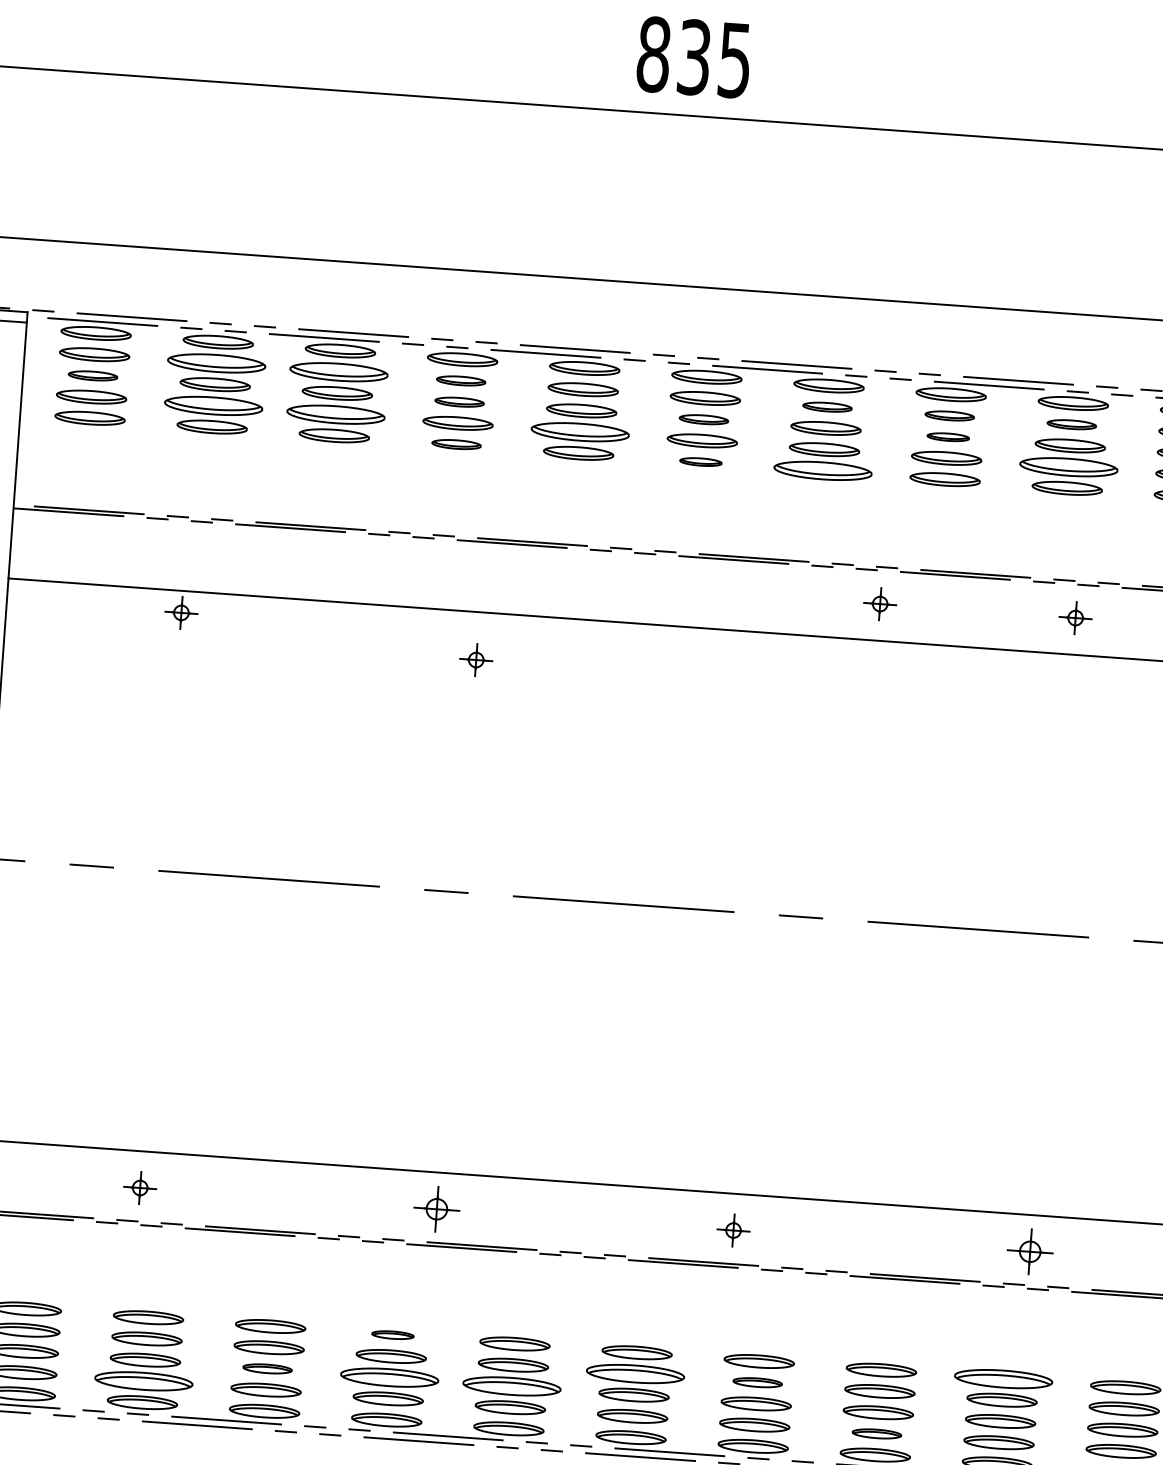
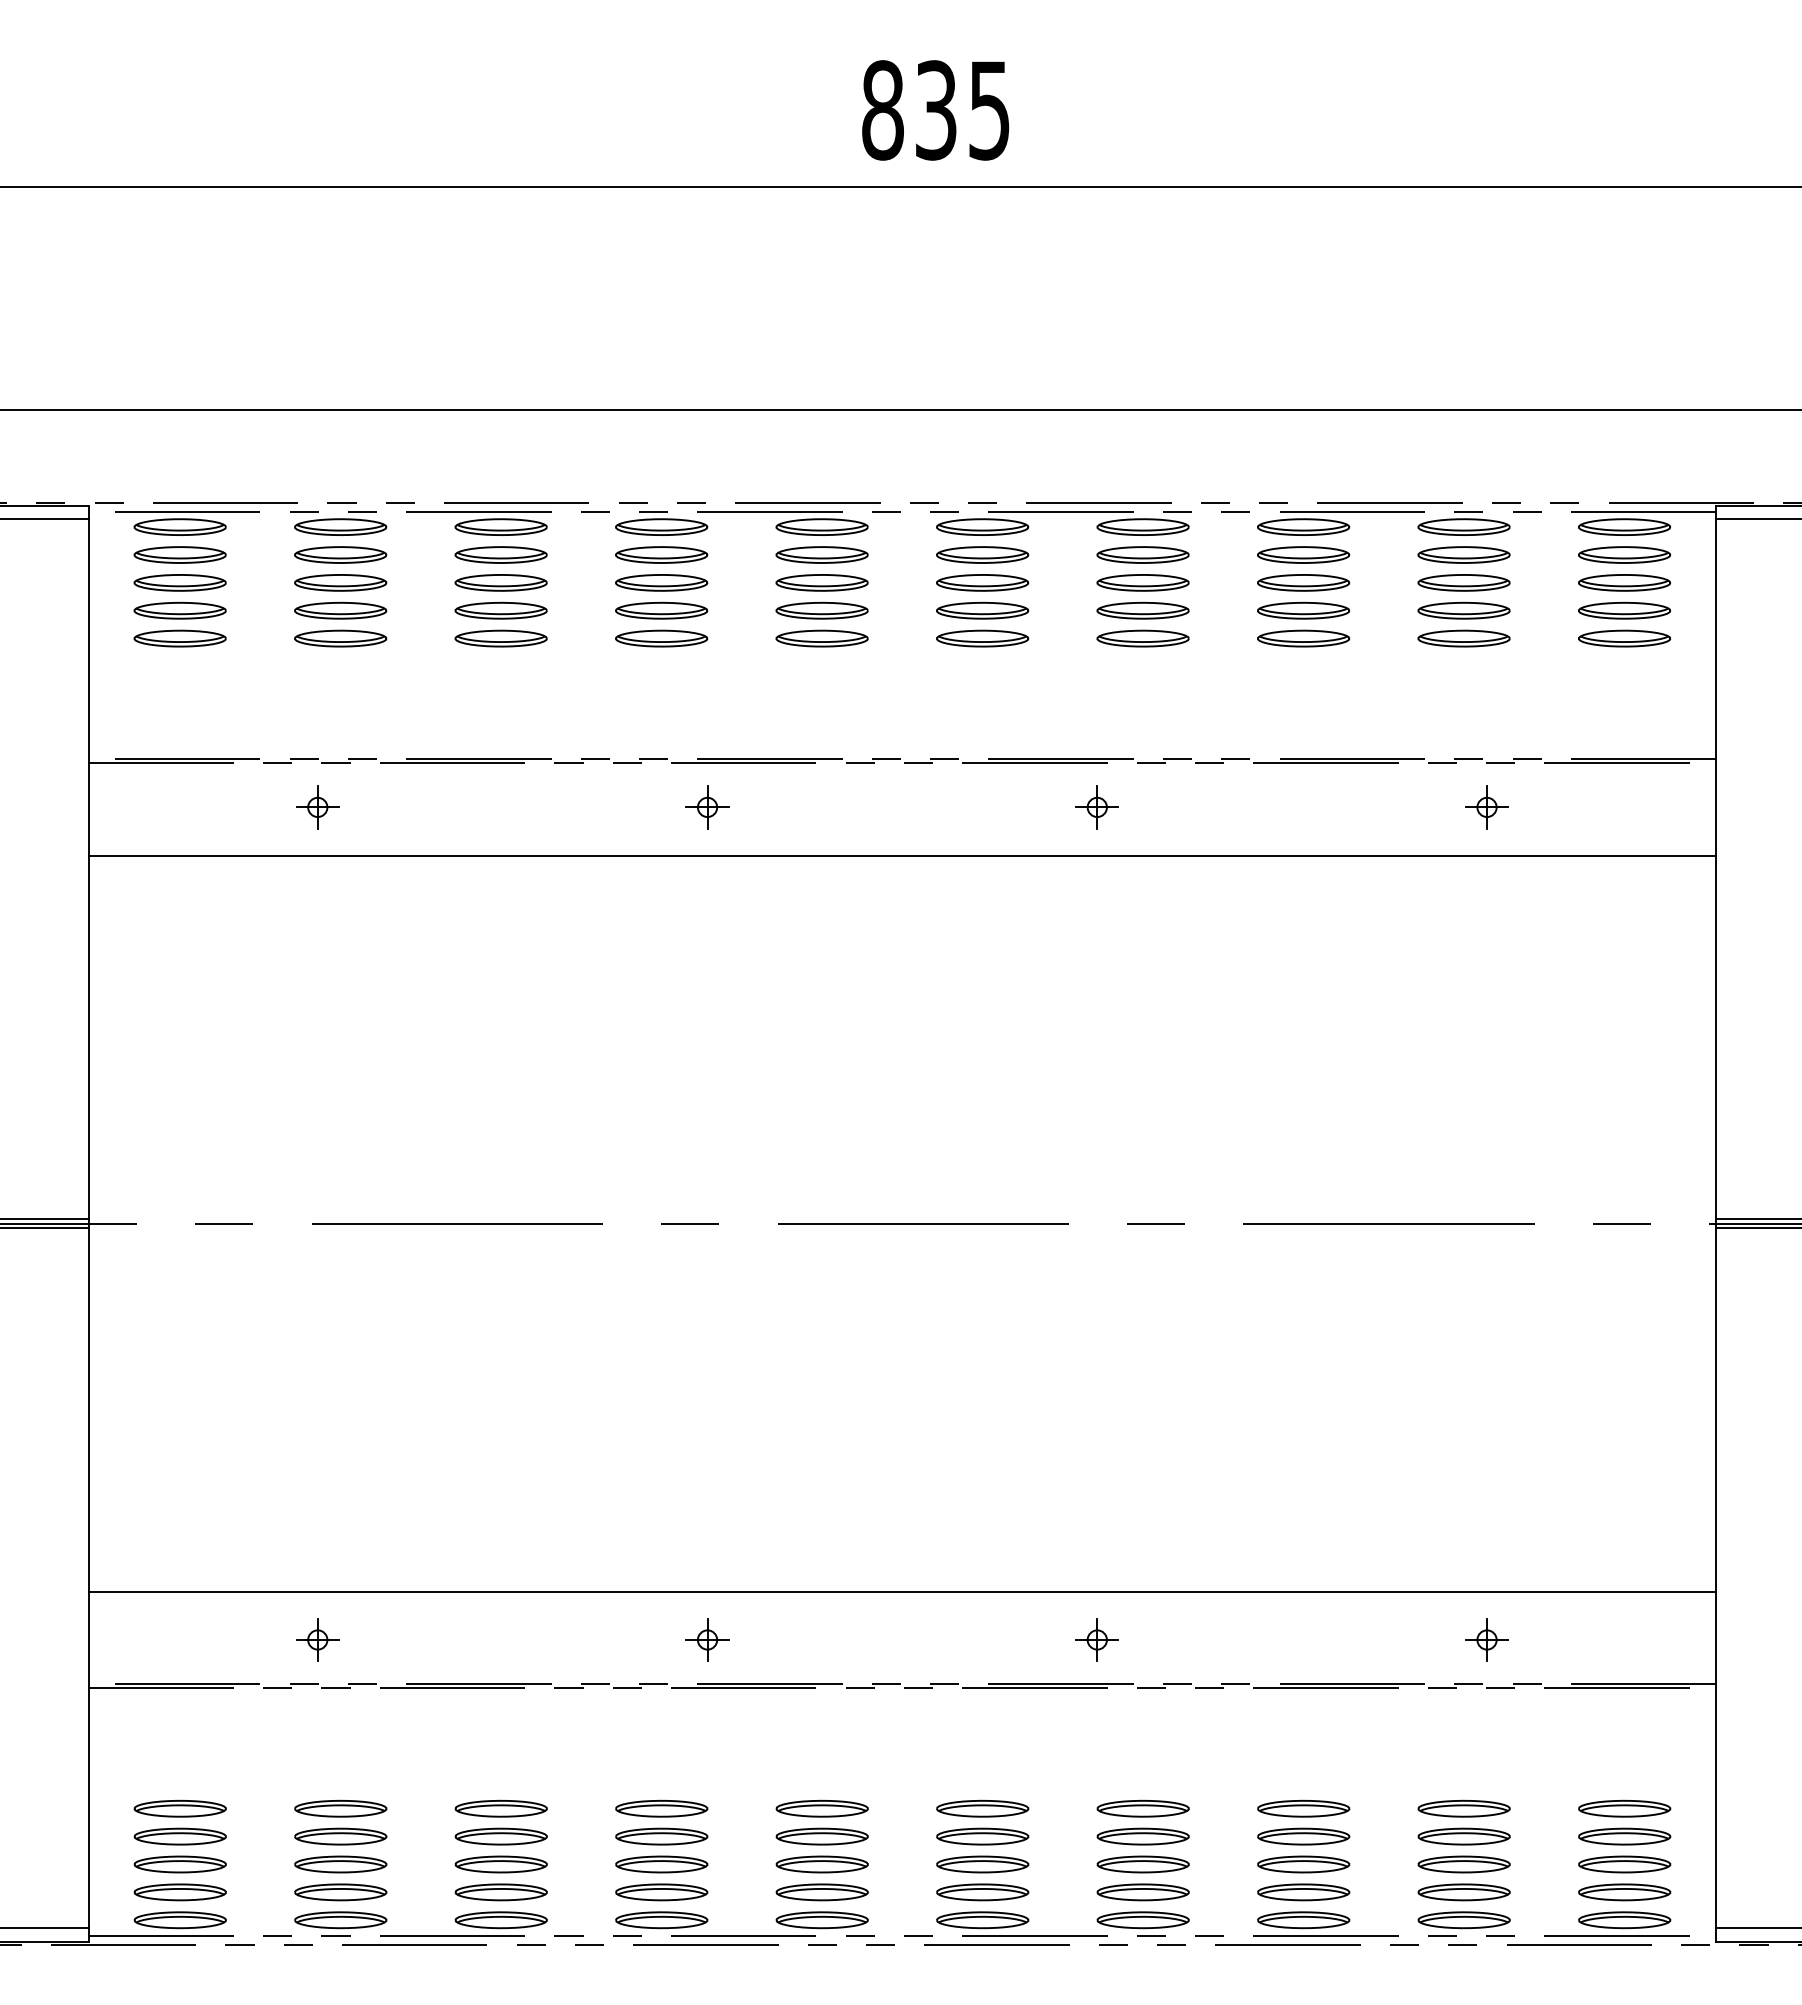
part: (216, 363) -> (340, 554), size x0.71
part: (338, 371) -> (500, 554), size x0.71
part: (92, 375) -> (179, 582), size x1.43
part: (461, 380) -> (661, 554), size x1.43
part: (459, 401) -> (661, 582), size x1.43
part: (213, 405) -> (340, 610), size x0.71
part: (827, 406) -> (1142, 554), size x1.43
part: (335, 414) -> (500, 610), size x0.71
part: (949, 415) -> (1303, 554), size x1.43
part: (703, 419) -> (982, 582), size x1.43
part: (1071, 424) -> (1463, 554), size x1.43
part: (579, 431) -> (821, 610), size x0.71
part: (948, 436) -> (1303, 582), size x1.67
part: (456, 444) -> (661, 638), size x1.43
part: (700, 462) -> (982, 638), size x1.67
part: (1068, 466) -> (1463, 610), size x0.71
part: (822, 470) -> (1142, 638), size x0.71
part: (879, 604) -> (1096, 807), moved
part: (181, 612) -> (317, 807), moved
part: (476, 660) -> (707, 807), moved
part: (436, 1208) -> (707, 1639), size x0.71
part: (1029, 1251) -> (1486, 1639), size x0.71
part: (392, 1335) -> (661, 1808), size x1.67
part: (267, 1368) -> (500, 1864), size x1.43
part: (635, 1373) -> (982, 1836), size x0.71
part: (389, 1377) -> (661, 1864), size x0.71
part: (1003, 1378) -> (1463, 1808), size x0.71
part: (143, 1381) -> (340, 1892), size x0.71
part: (757, 1382) -> (1142, 1836), size x1.43
part: (511, 1386) -> (821, 1864), size x0.71
part: (876, 1433) -> (1303, 1892), size x1.43

